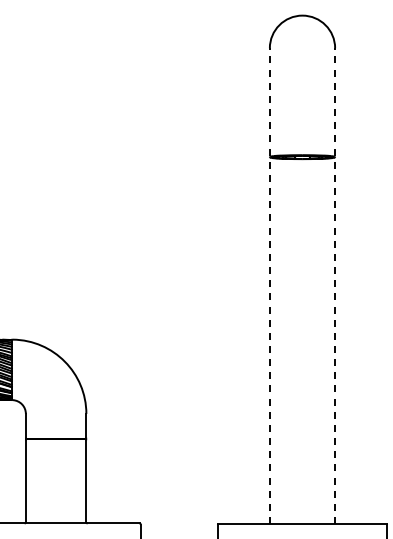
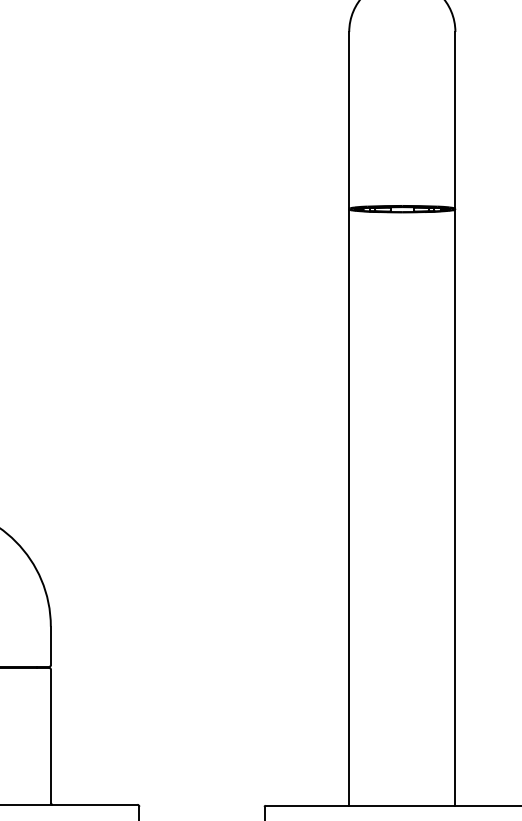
line: (269, 286) -> (348, 419), dashed -> solid
line: (335, 286) -> (455, 419), dashed -> solid

